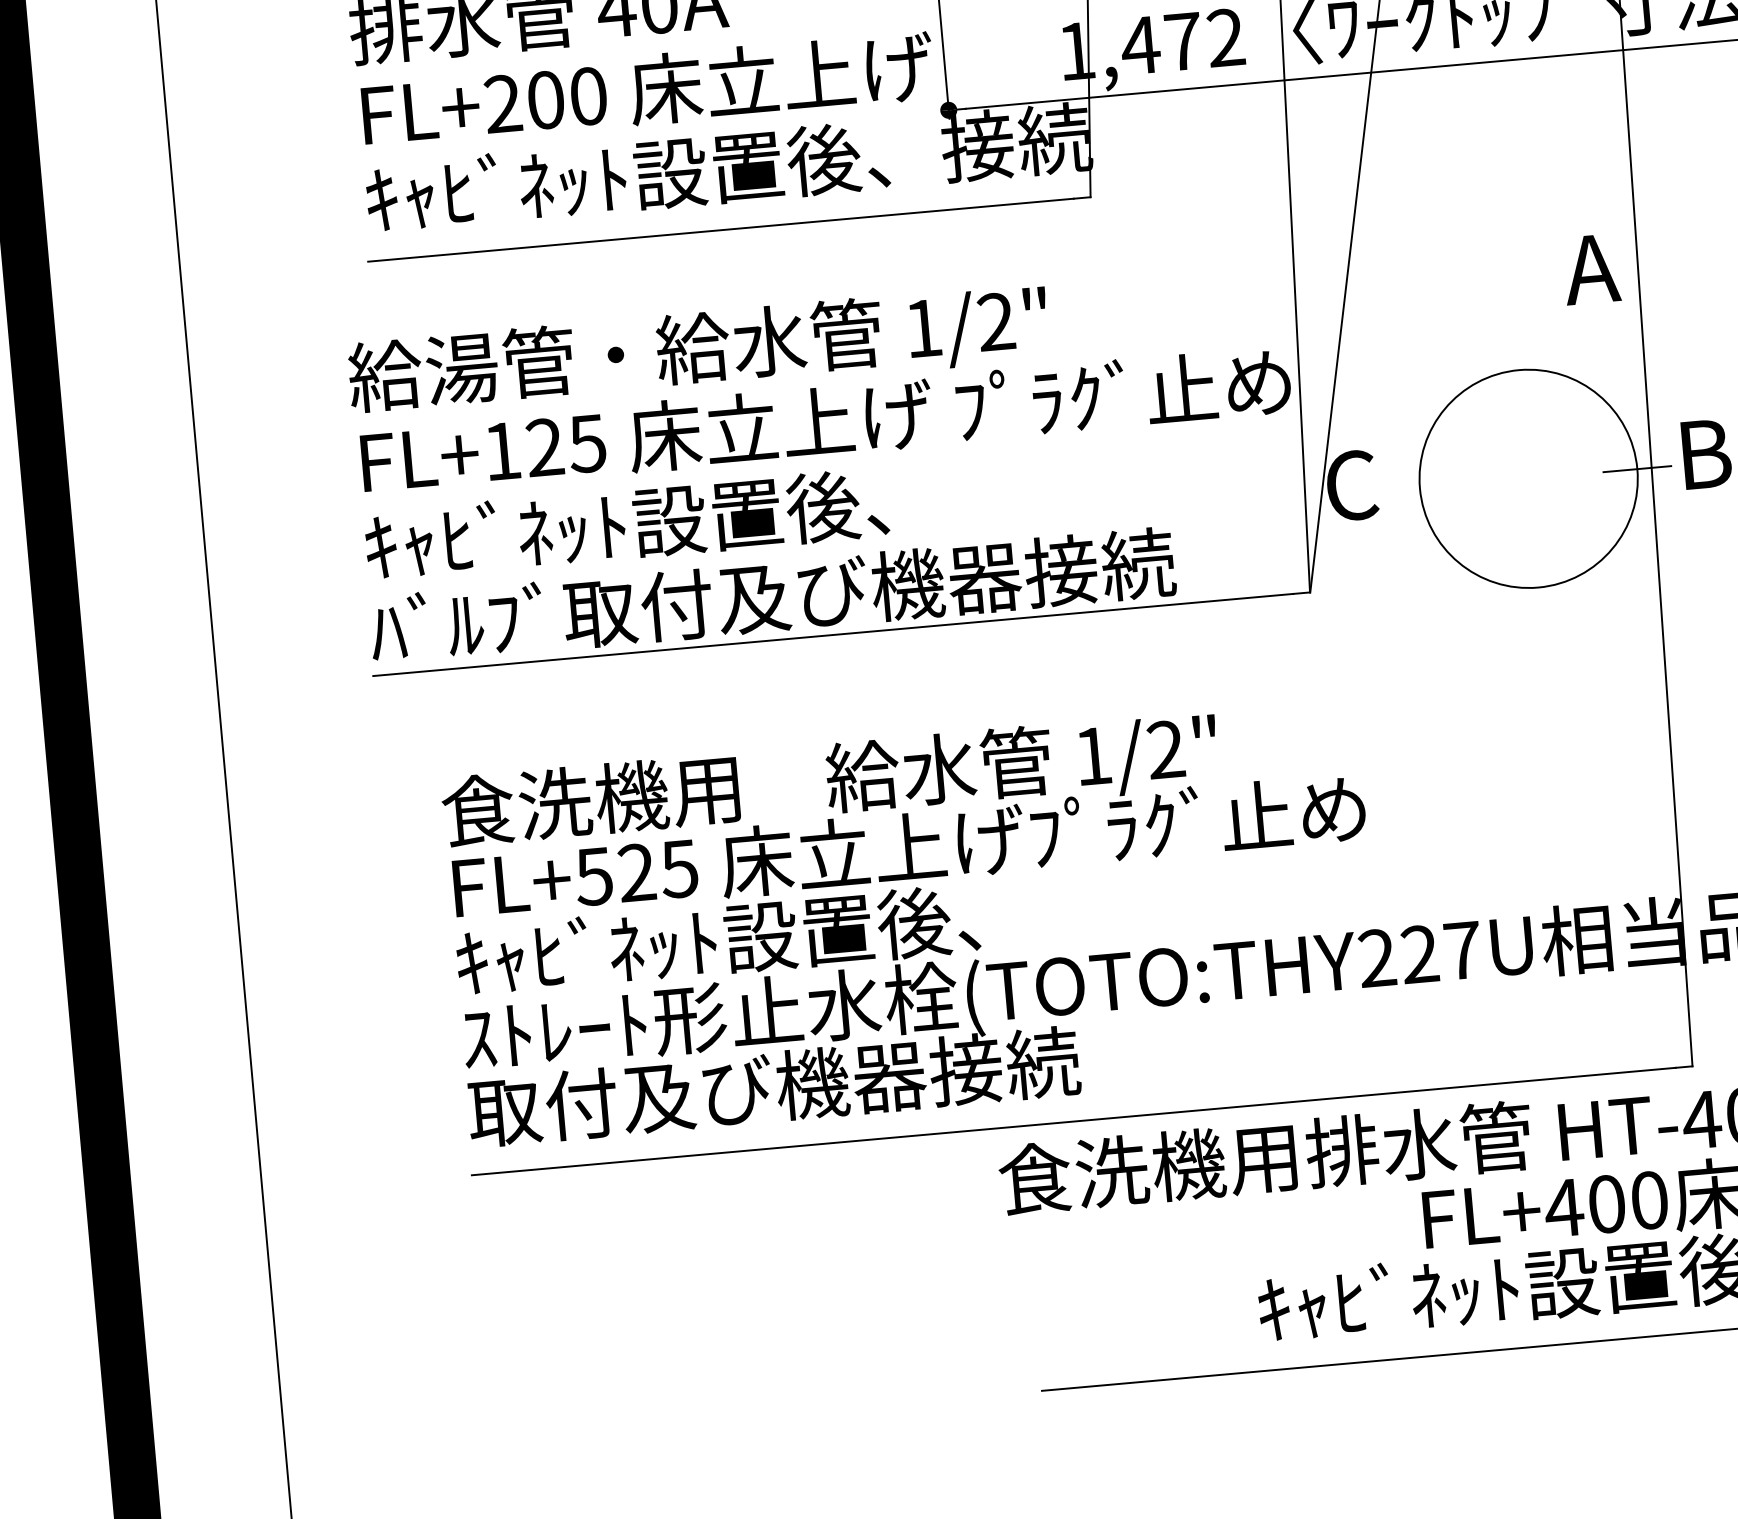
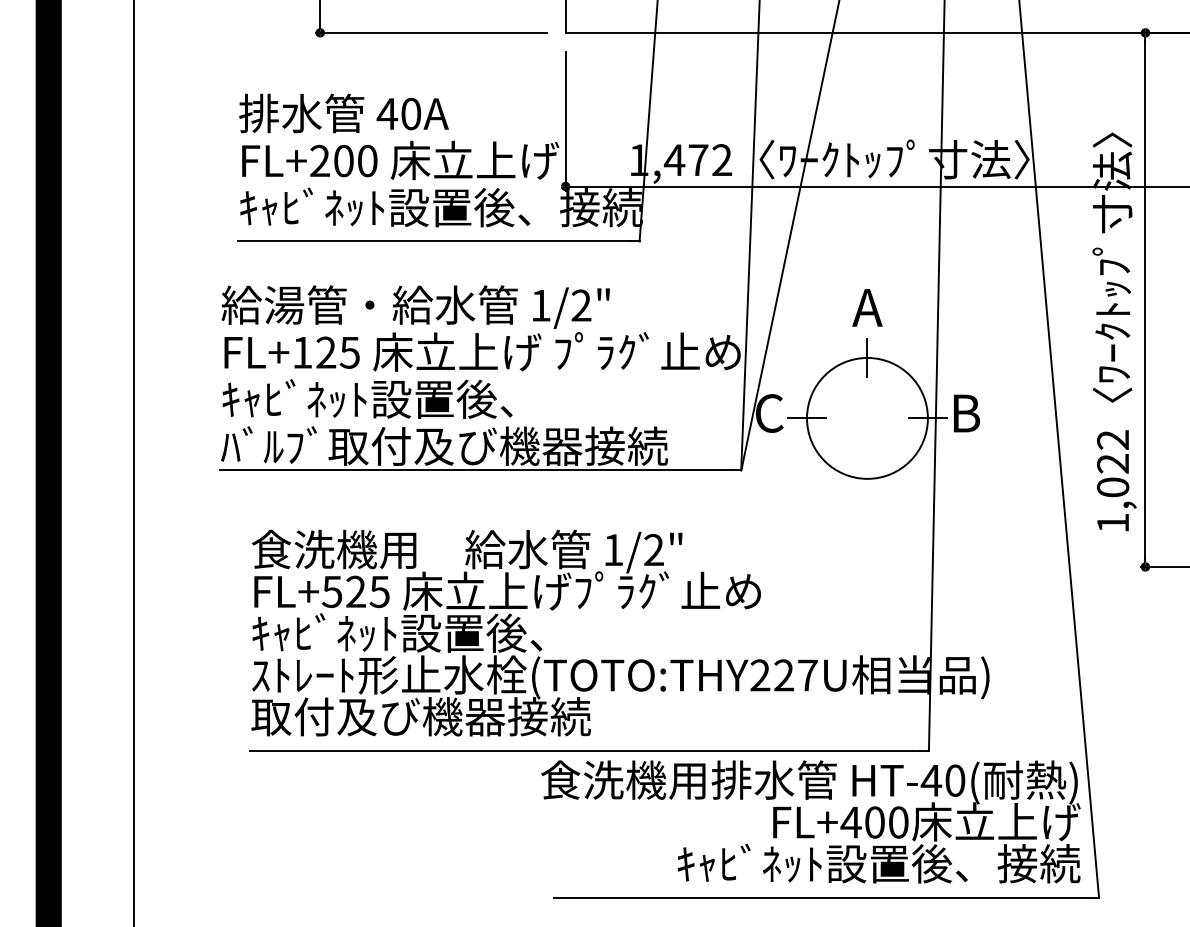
text: (1591, 268) -> (867, 307), moved
line: (1518, 369) -> (867, 357), added
line: (1419, 488) -> (806, 418), added

